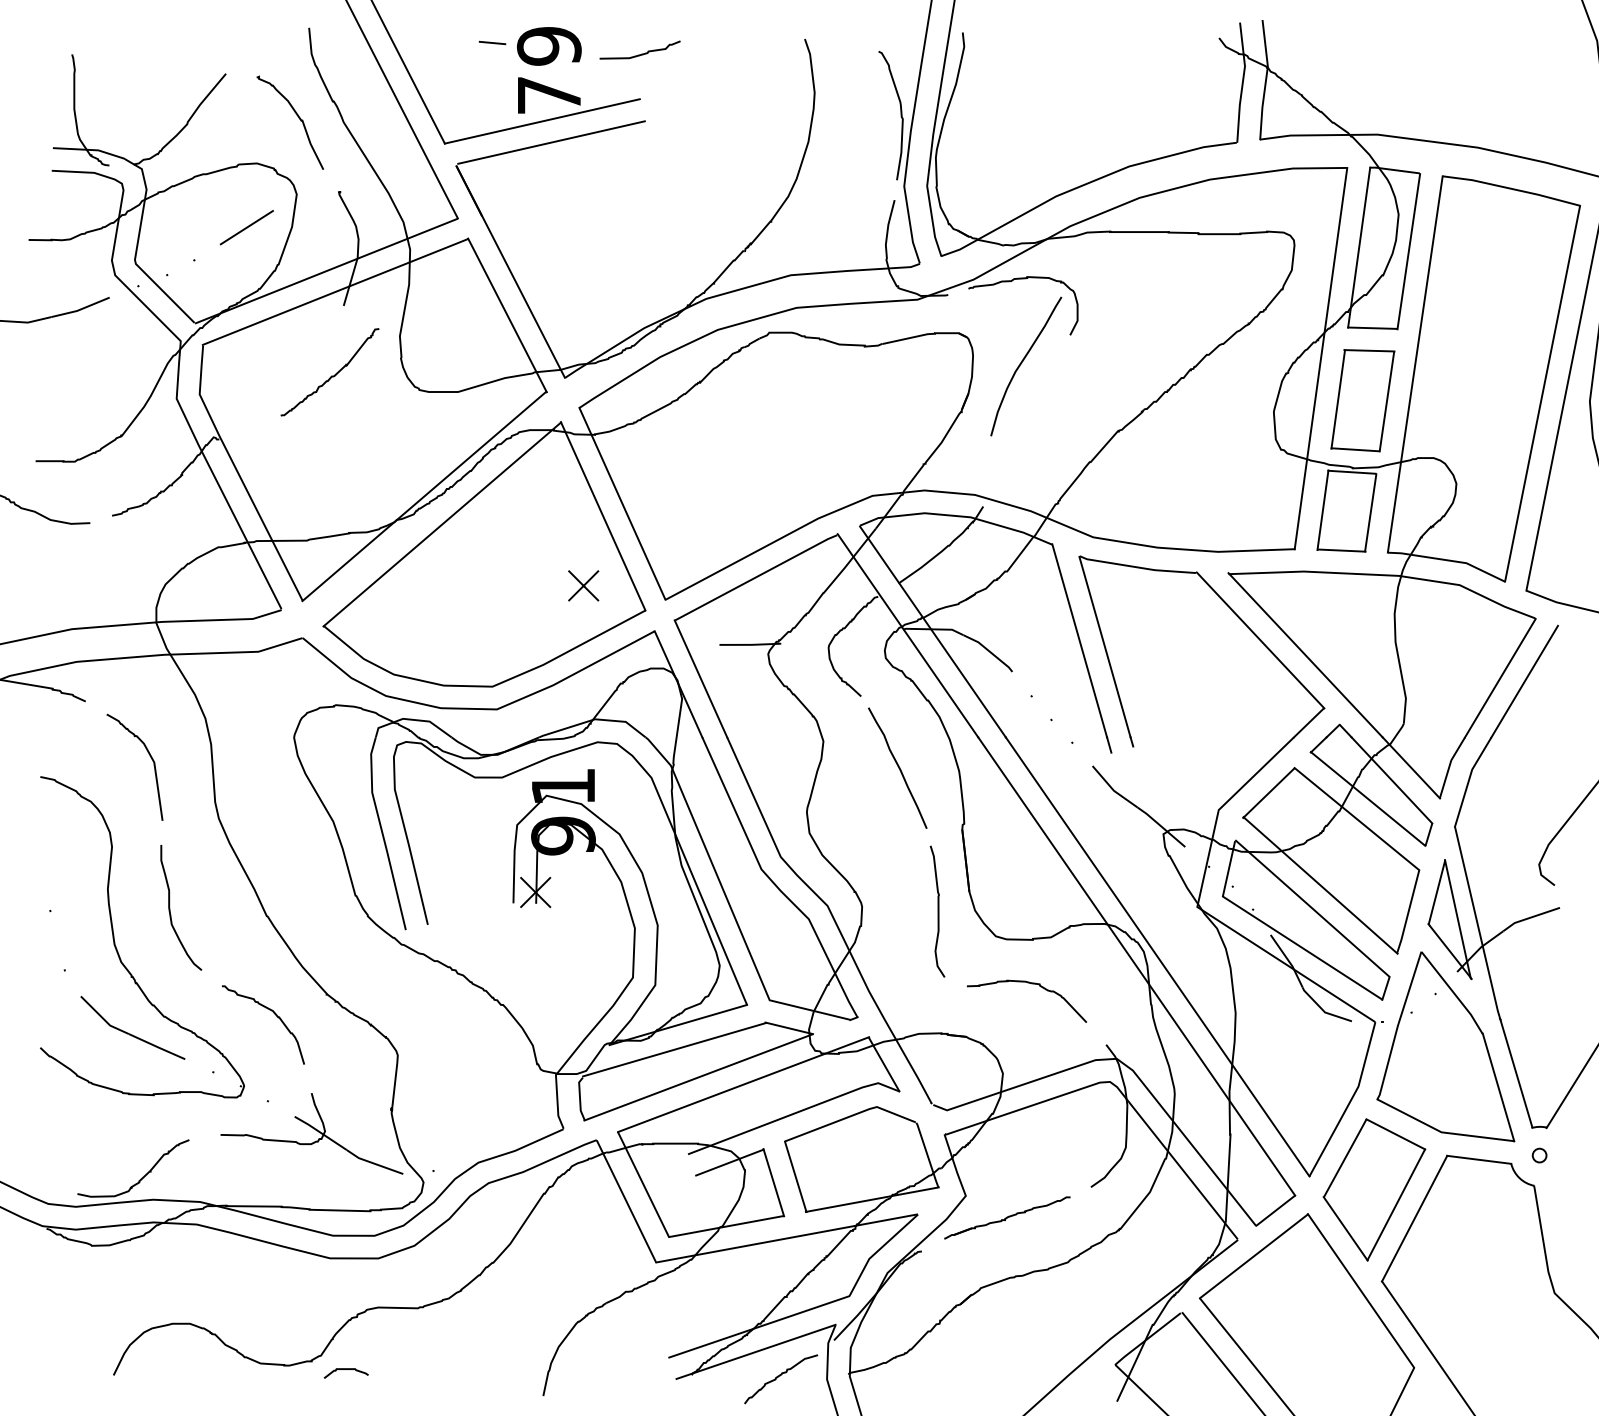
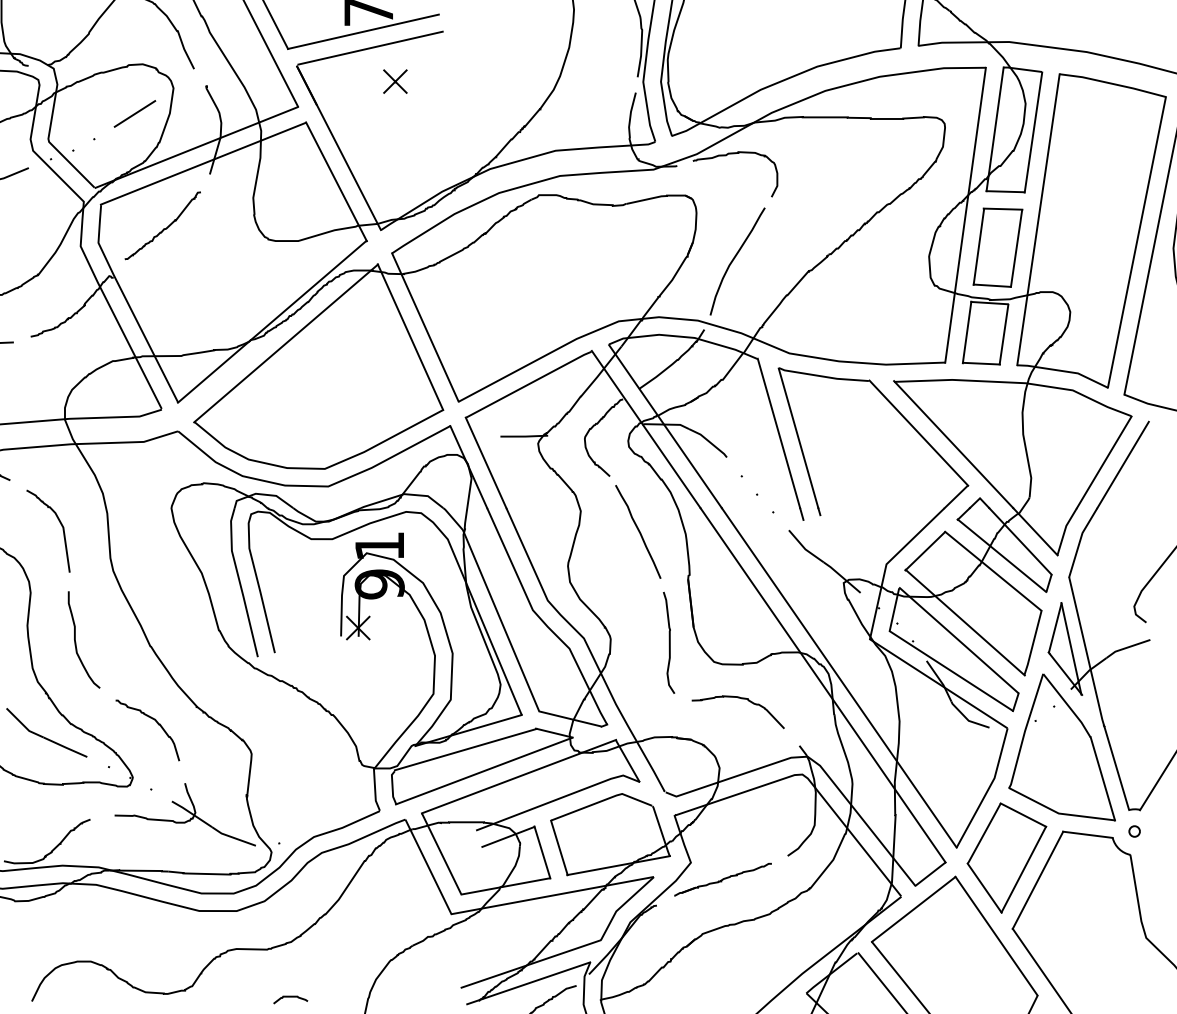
curve: (1022, 363) -> (734, 259), moved
curve: (331, 375) -> (164, 228), moved
part: (583, 585) -> (395, 81), moved
curve: (345, 1369) -> (290, 996), moved

